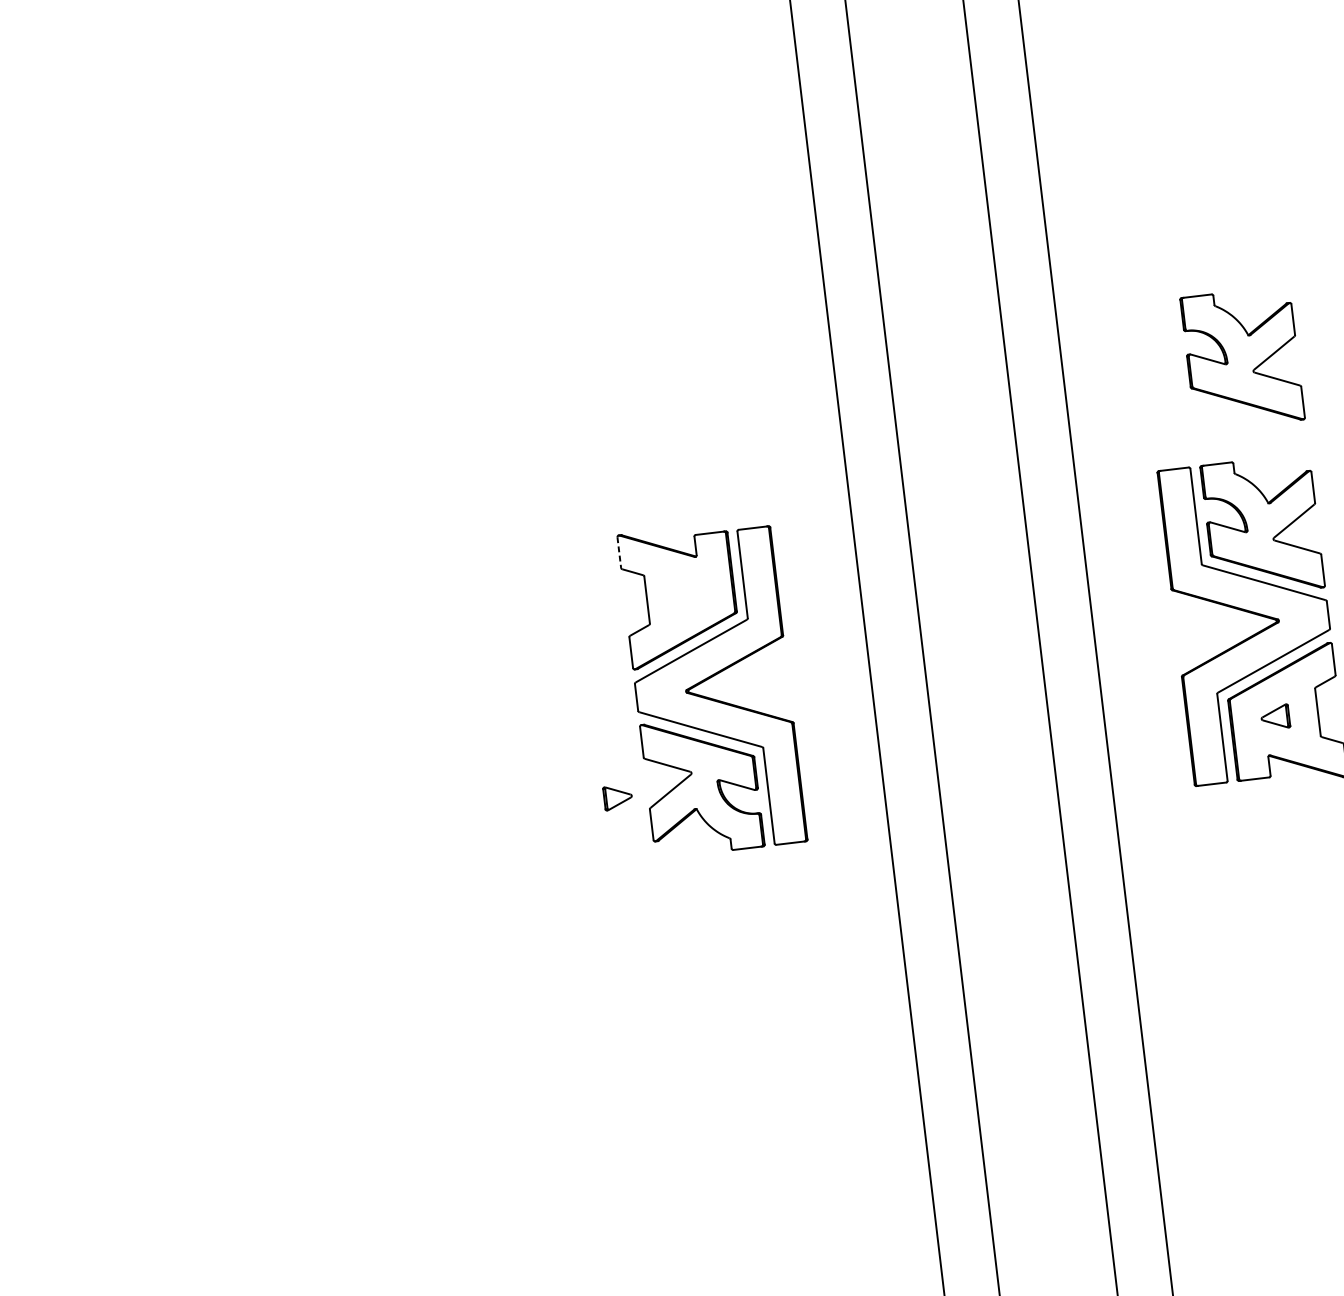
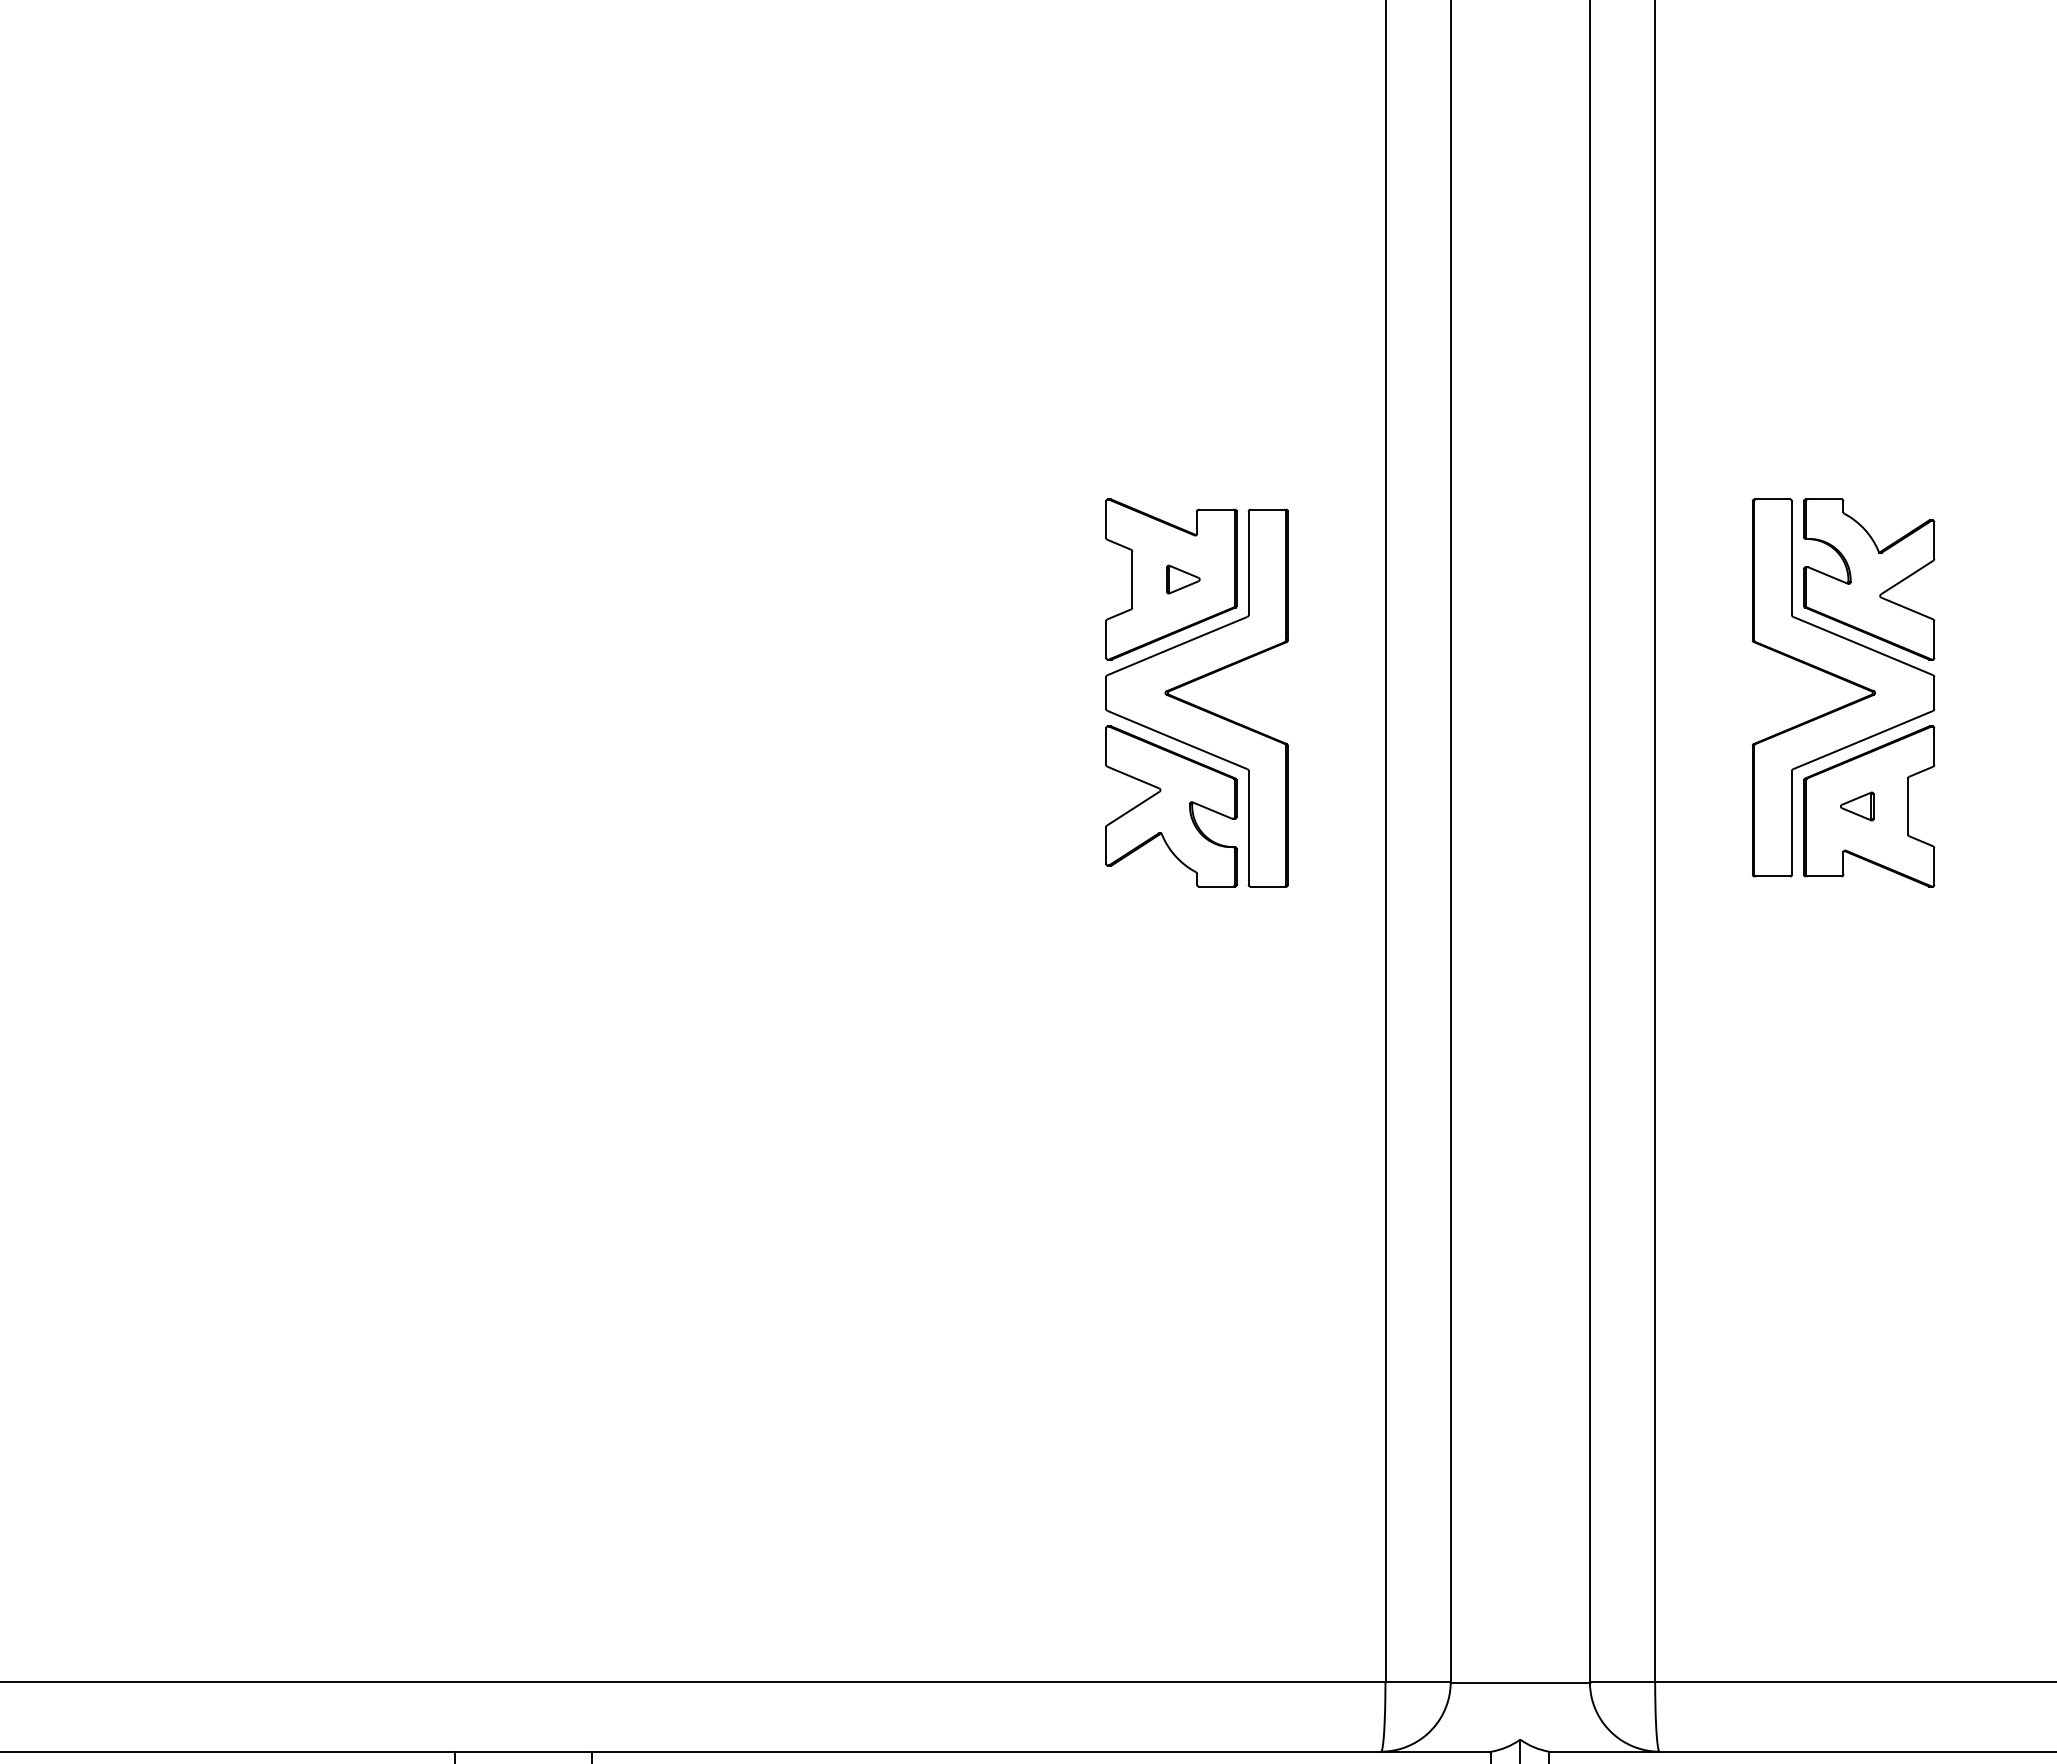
part: (1242, 358) -> (1869, 378), removed
line: (619, 553) -> (1106, 520), dashed -> solid
part: (618, 797) -> (1183, 579), moved

